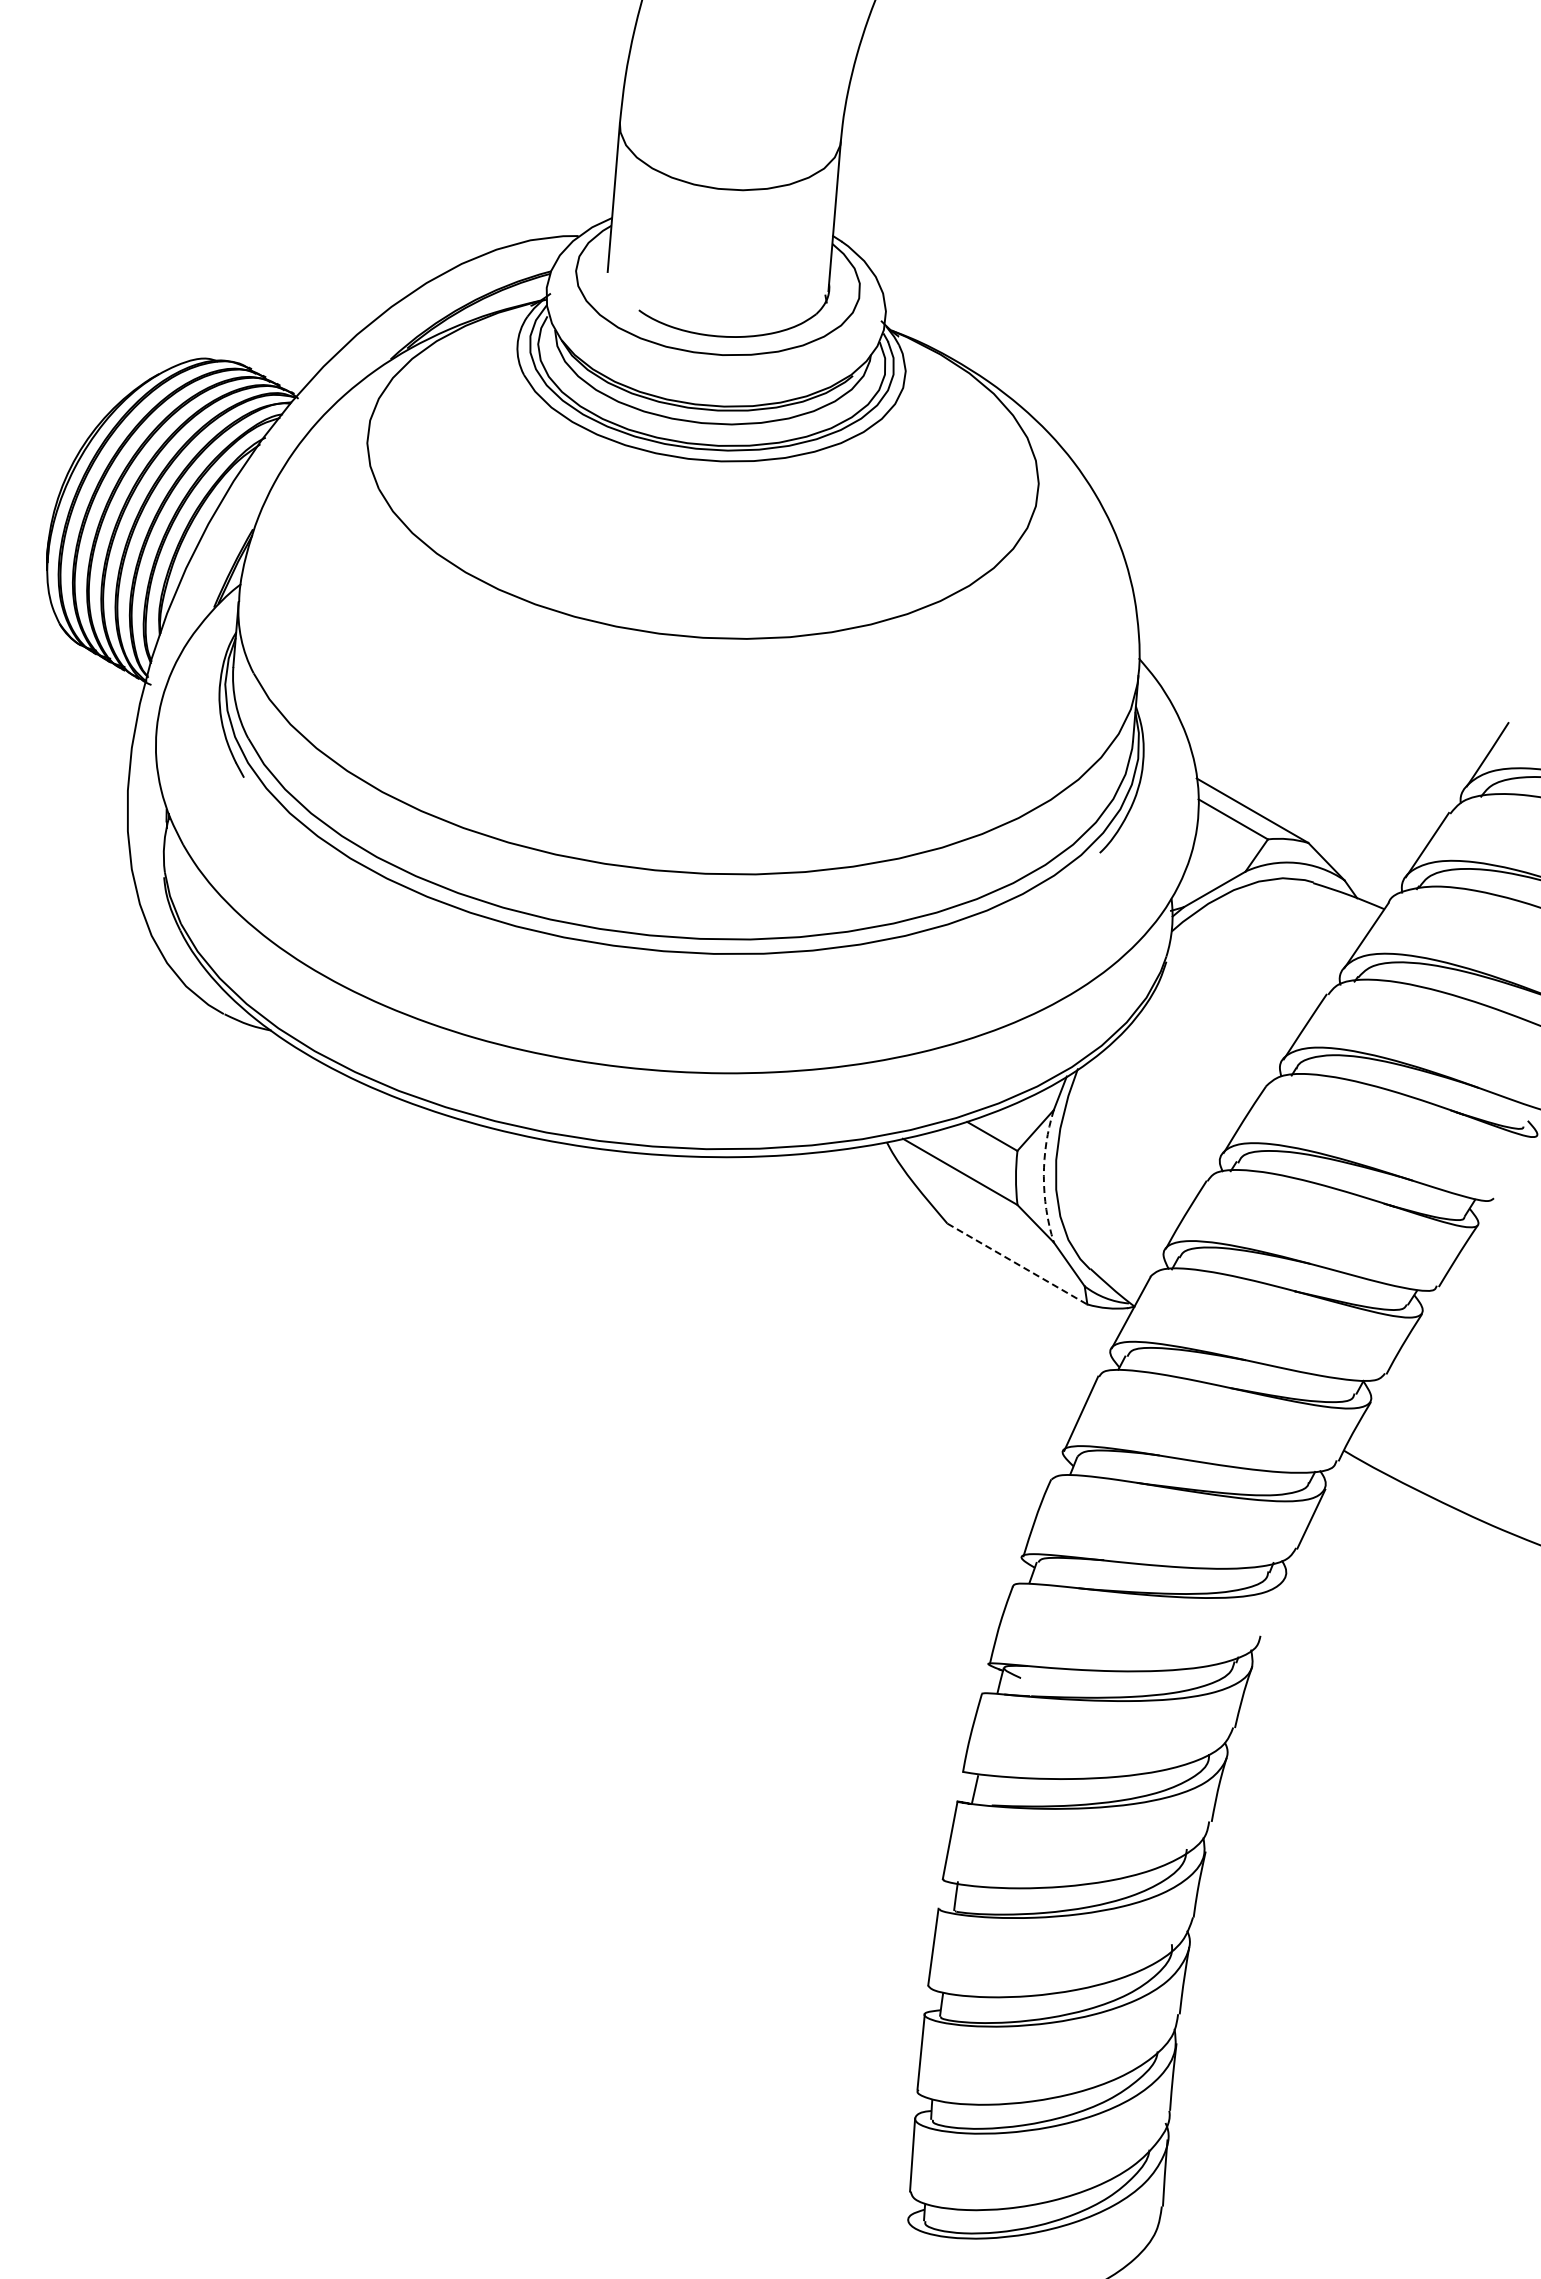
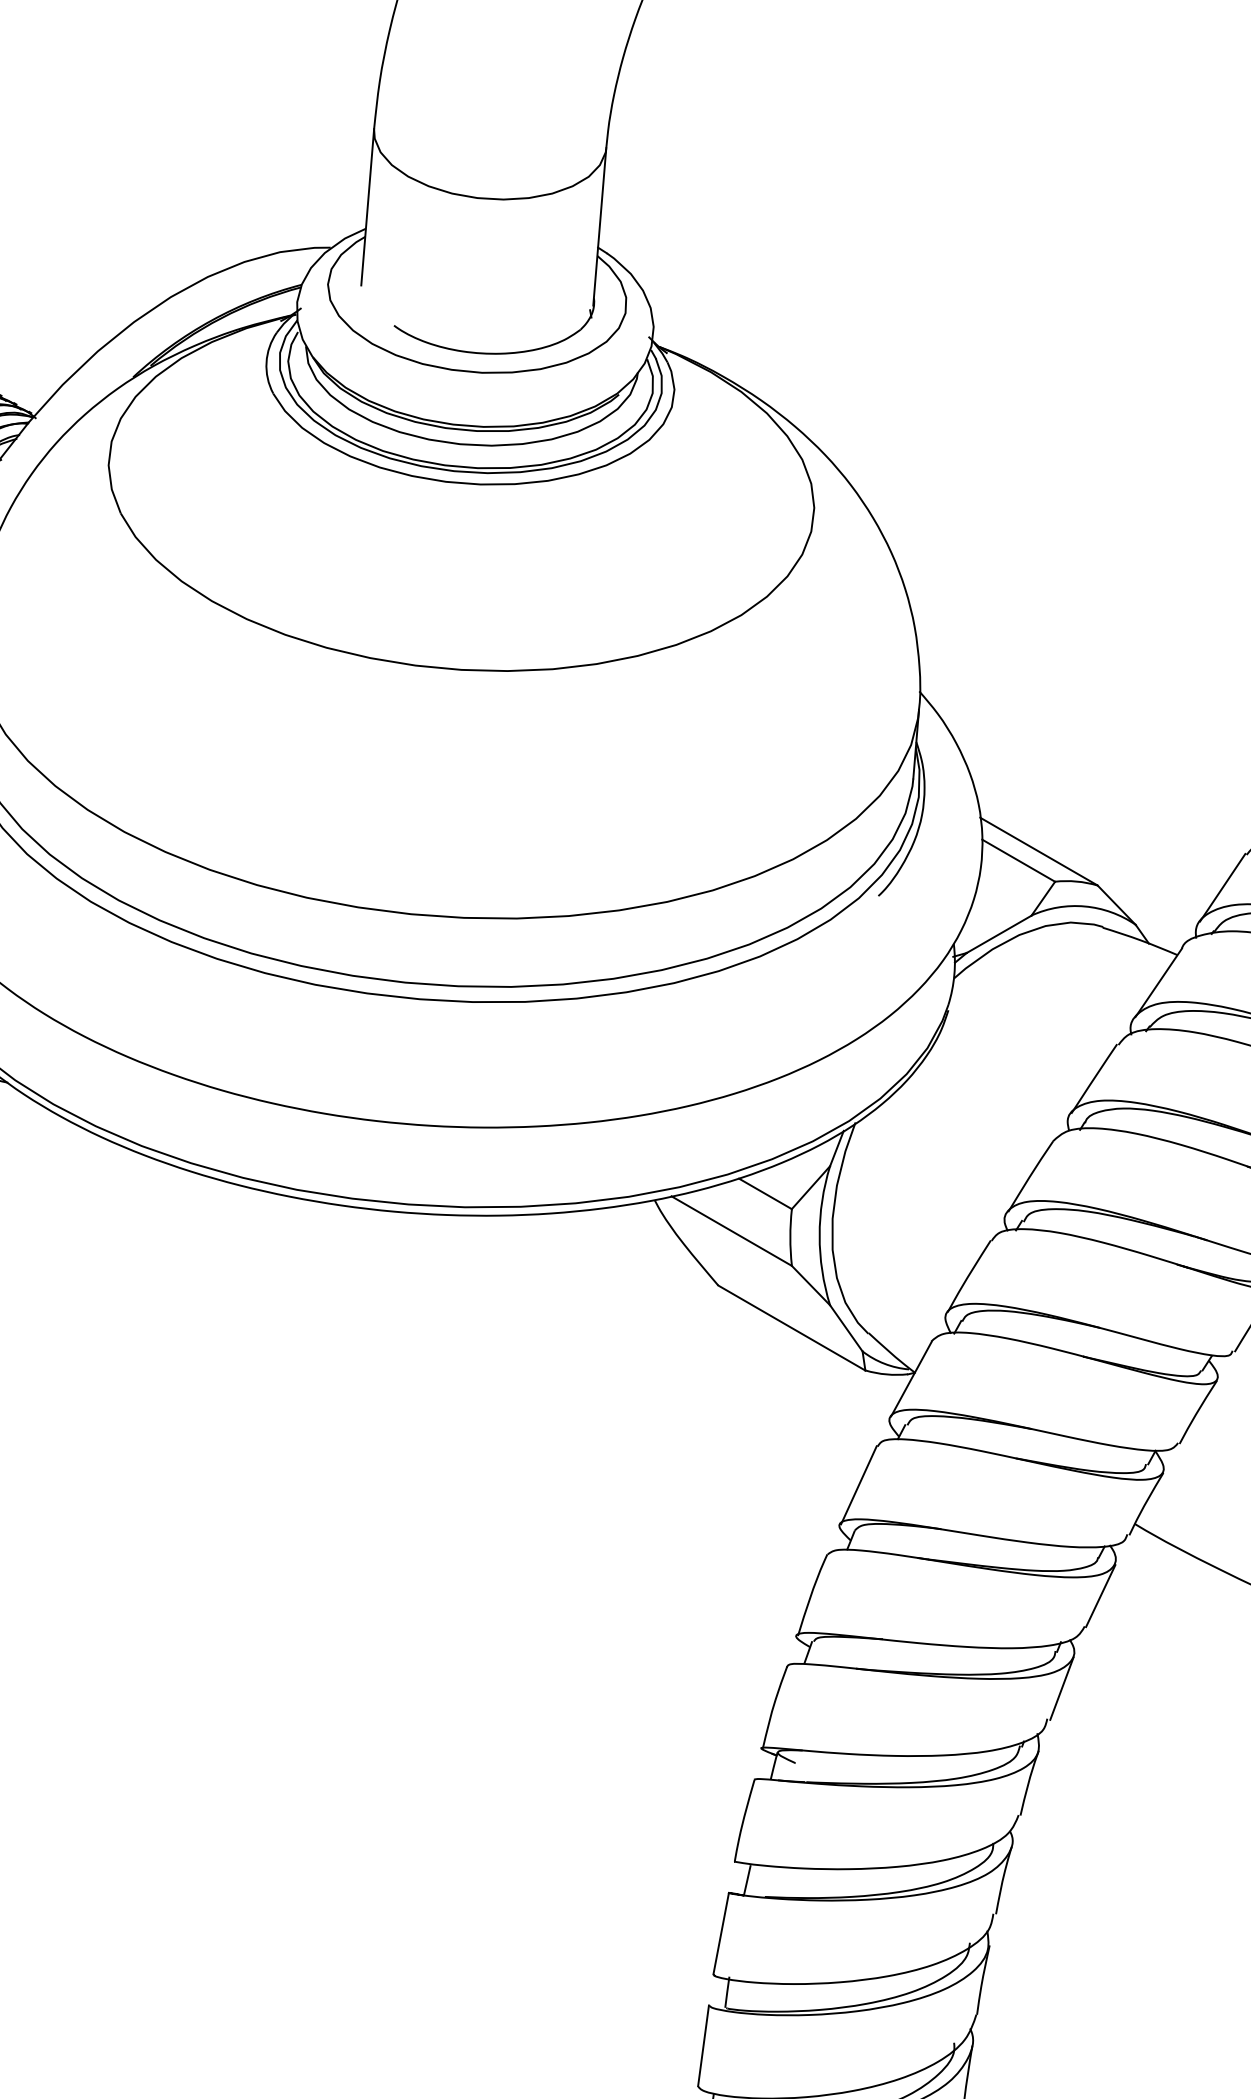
arc: (1043, 1176) -> (819, 1235), dashed -> solid
line: (1017, 1264) -> (791, 1328), dashed -> solid
line: (1274, 1606) -> (1062, 1687), added

